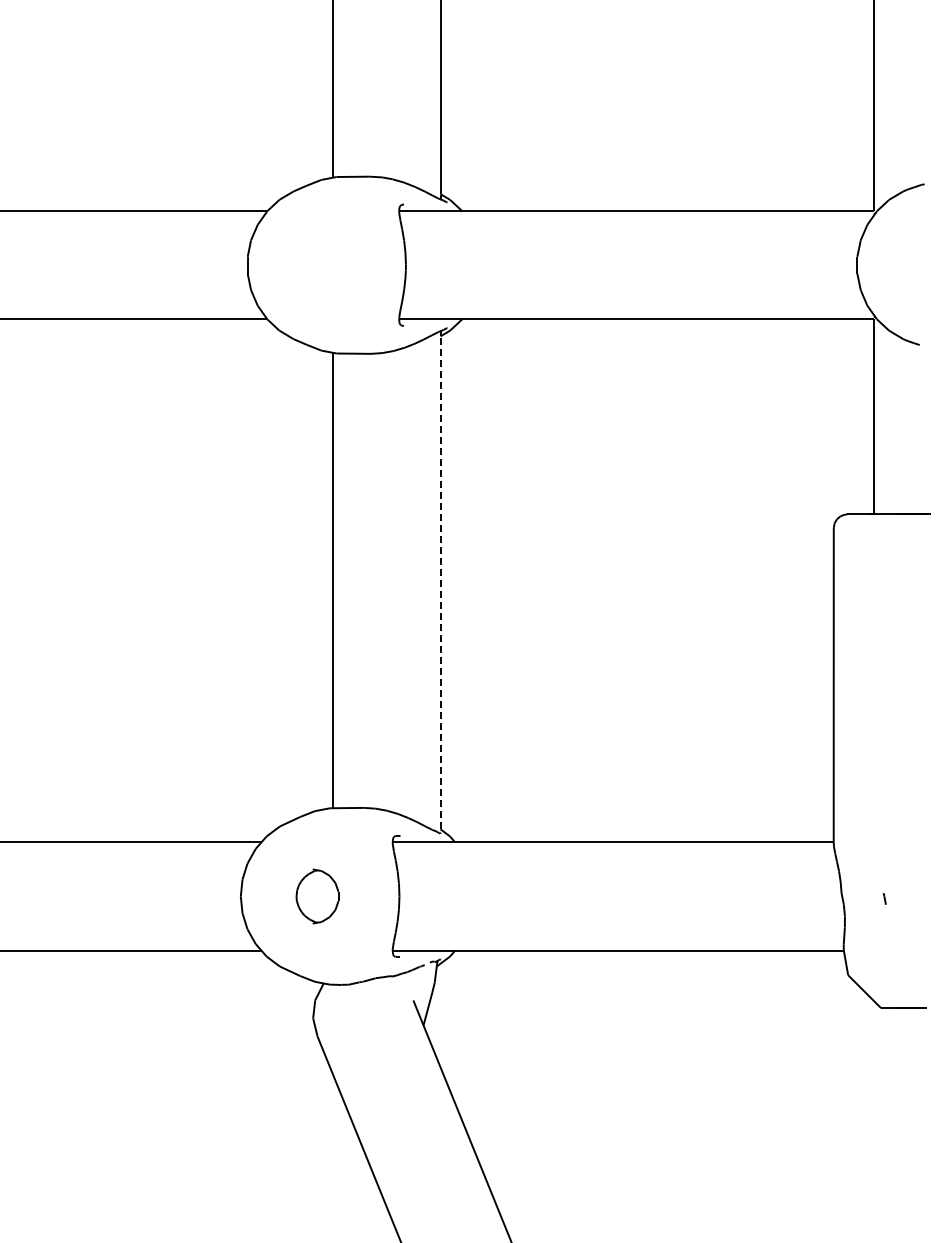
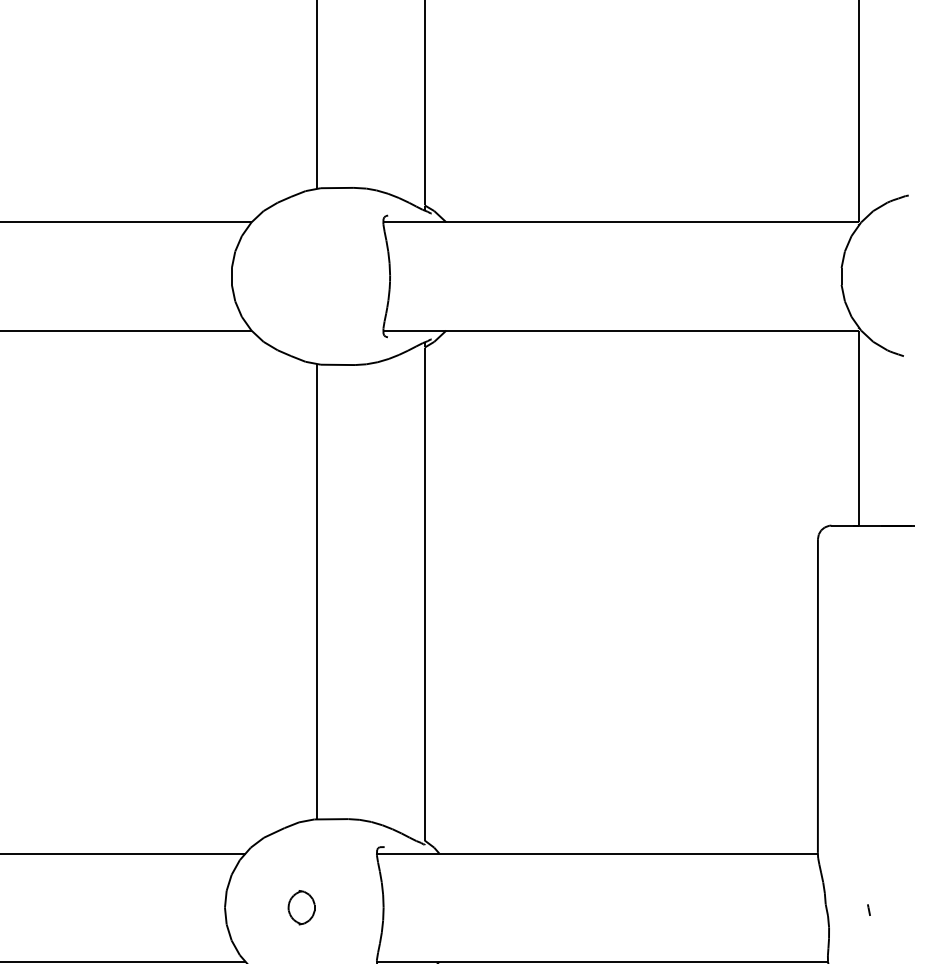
line: (440, 582) -> (424, 593), dashed -> solid
part: (317, 896) -> (301, 907), size x0.62

